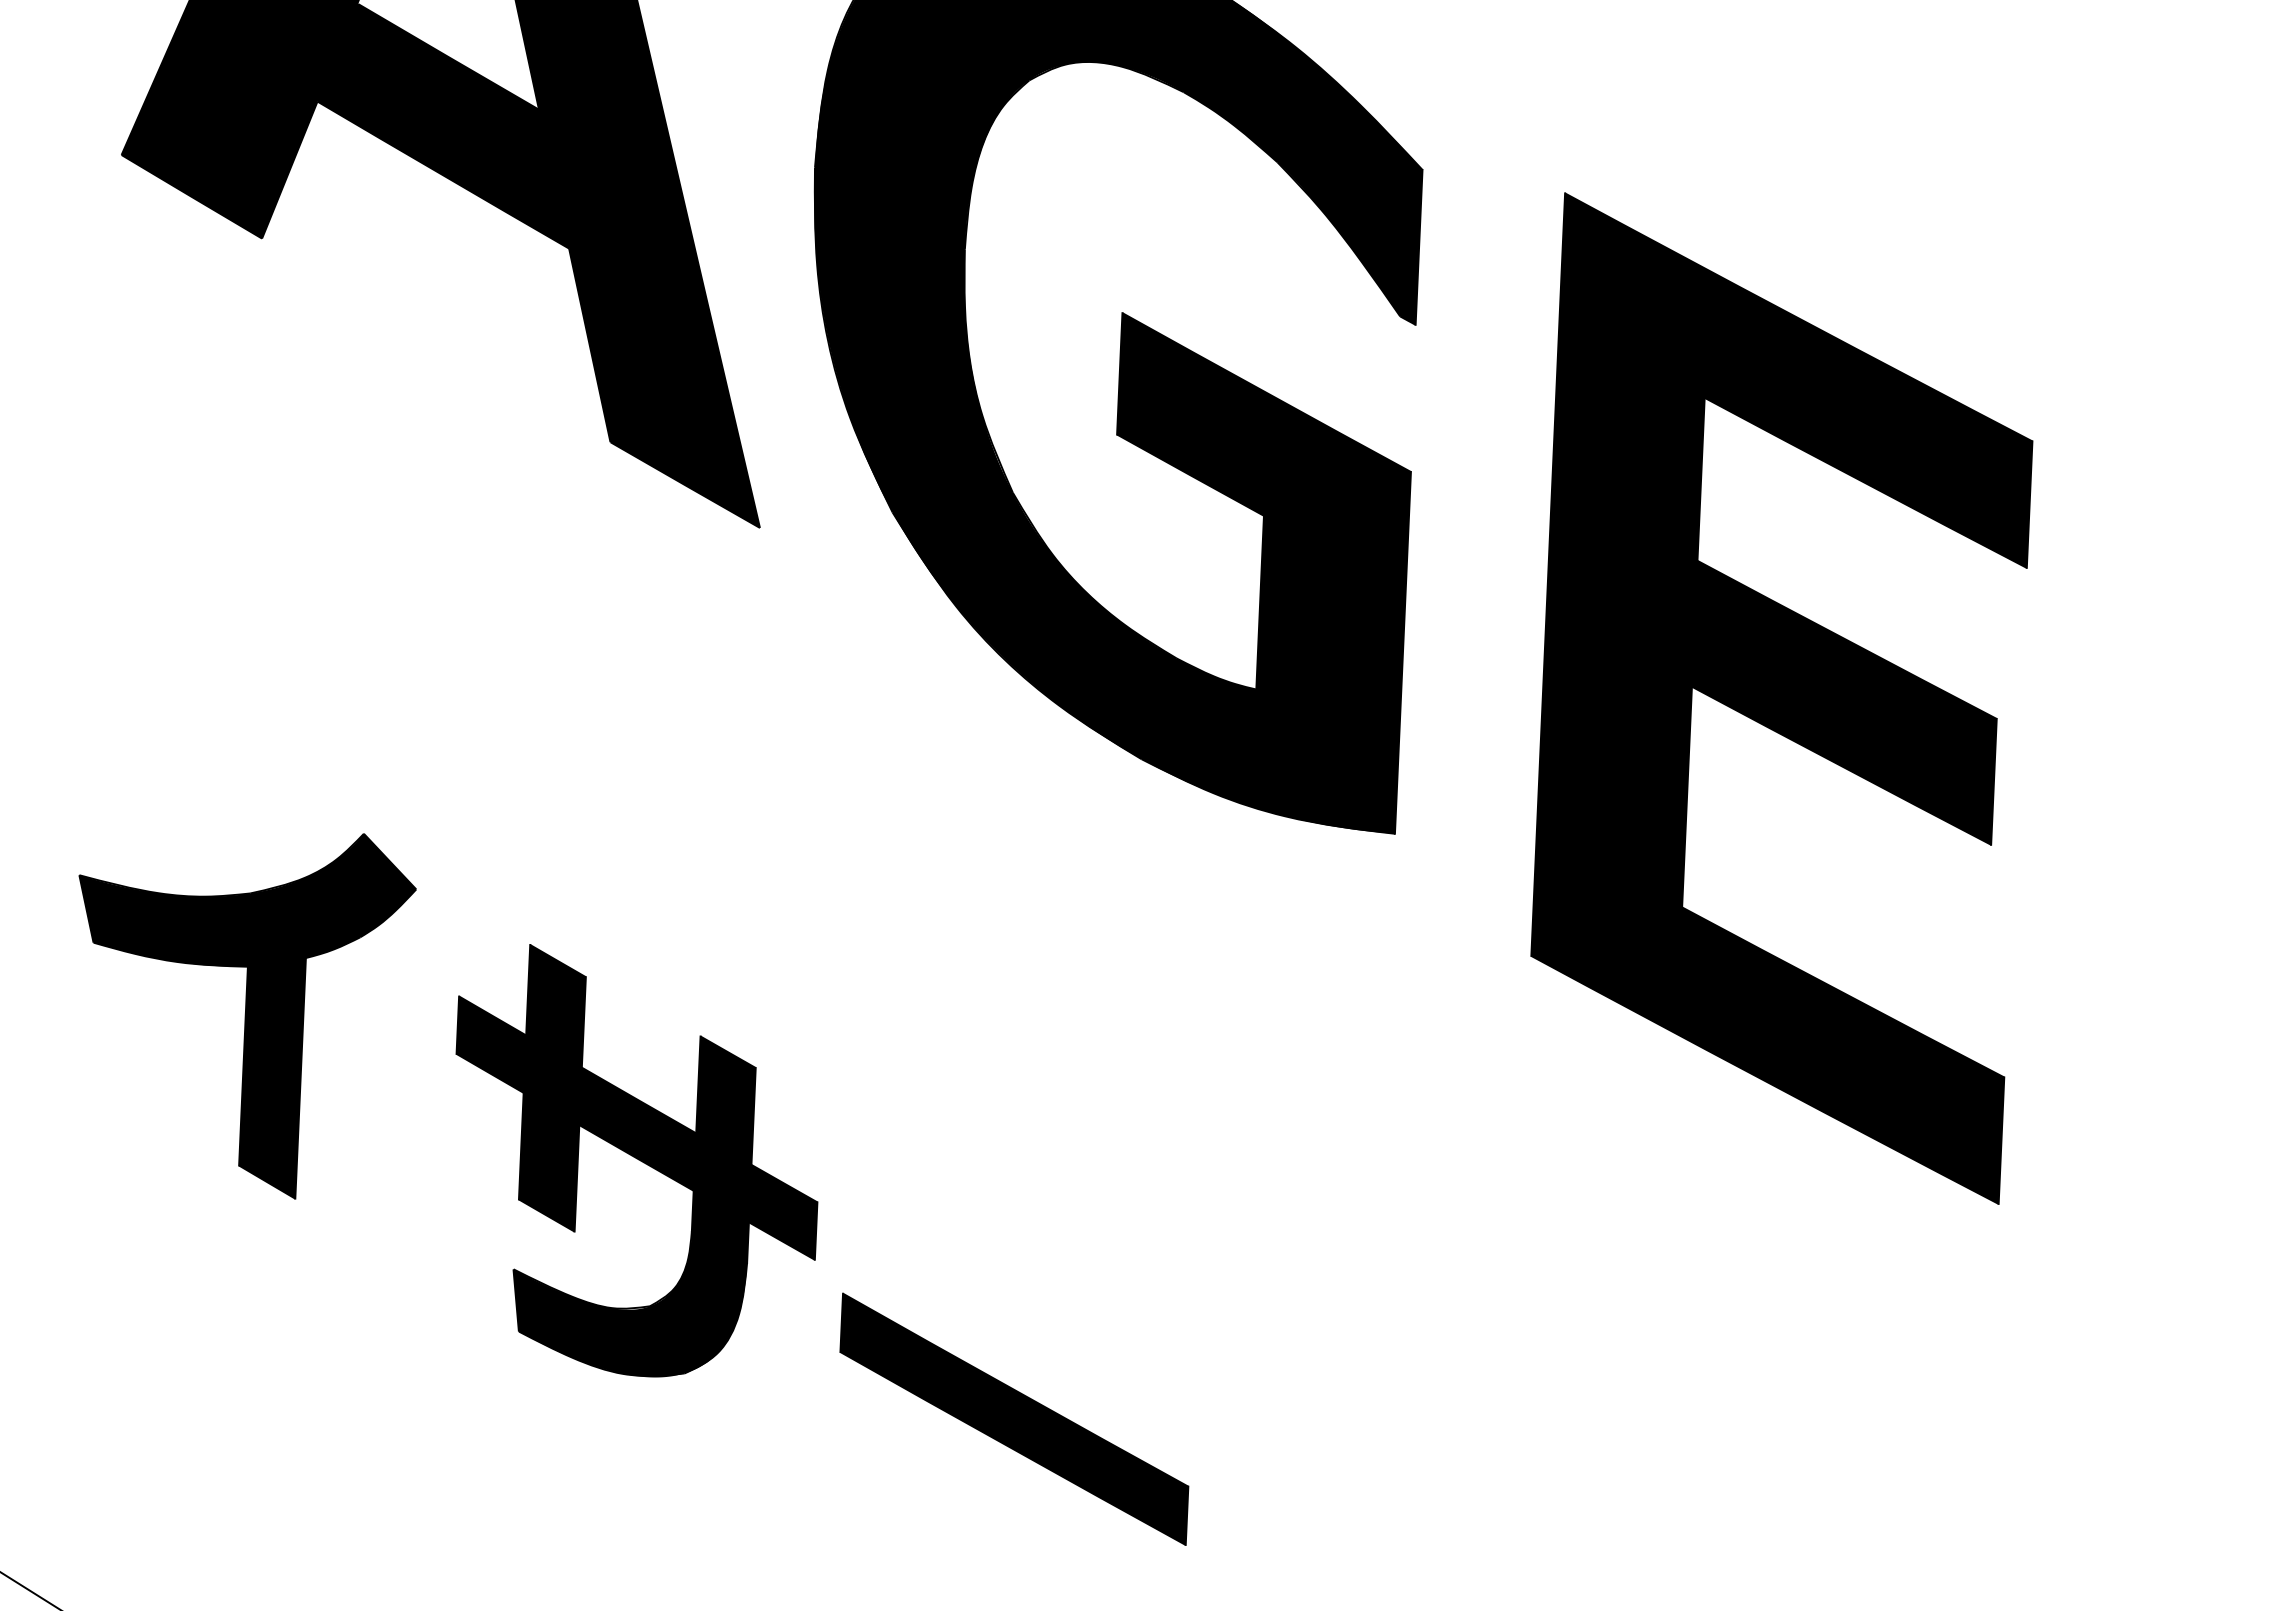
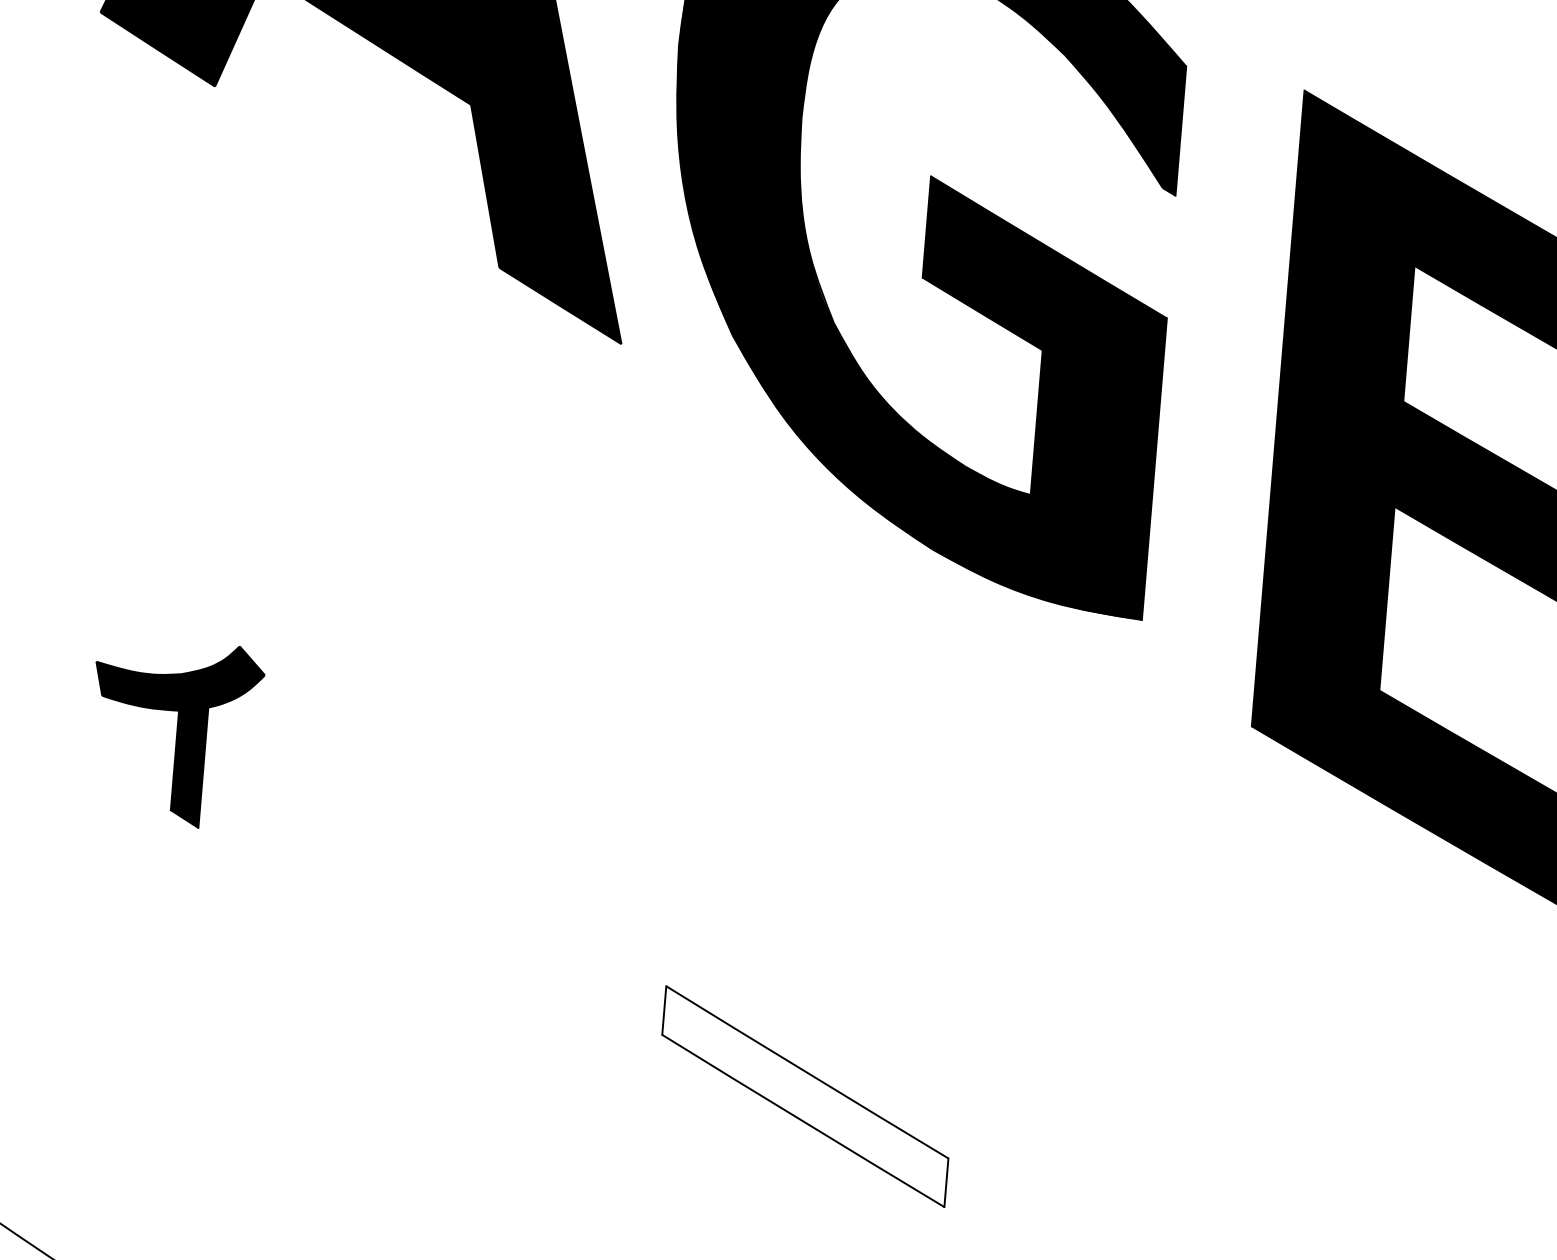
part: (247, 1016) -> (177, 735), size x0.6
part: (636, 1160) -> (498, 868), removed
fill: (1014, 1418) -> (805, 1095), removed

